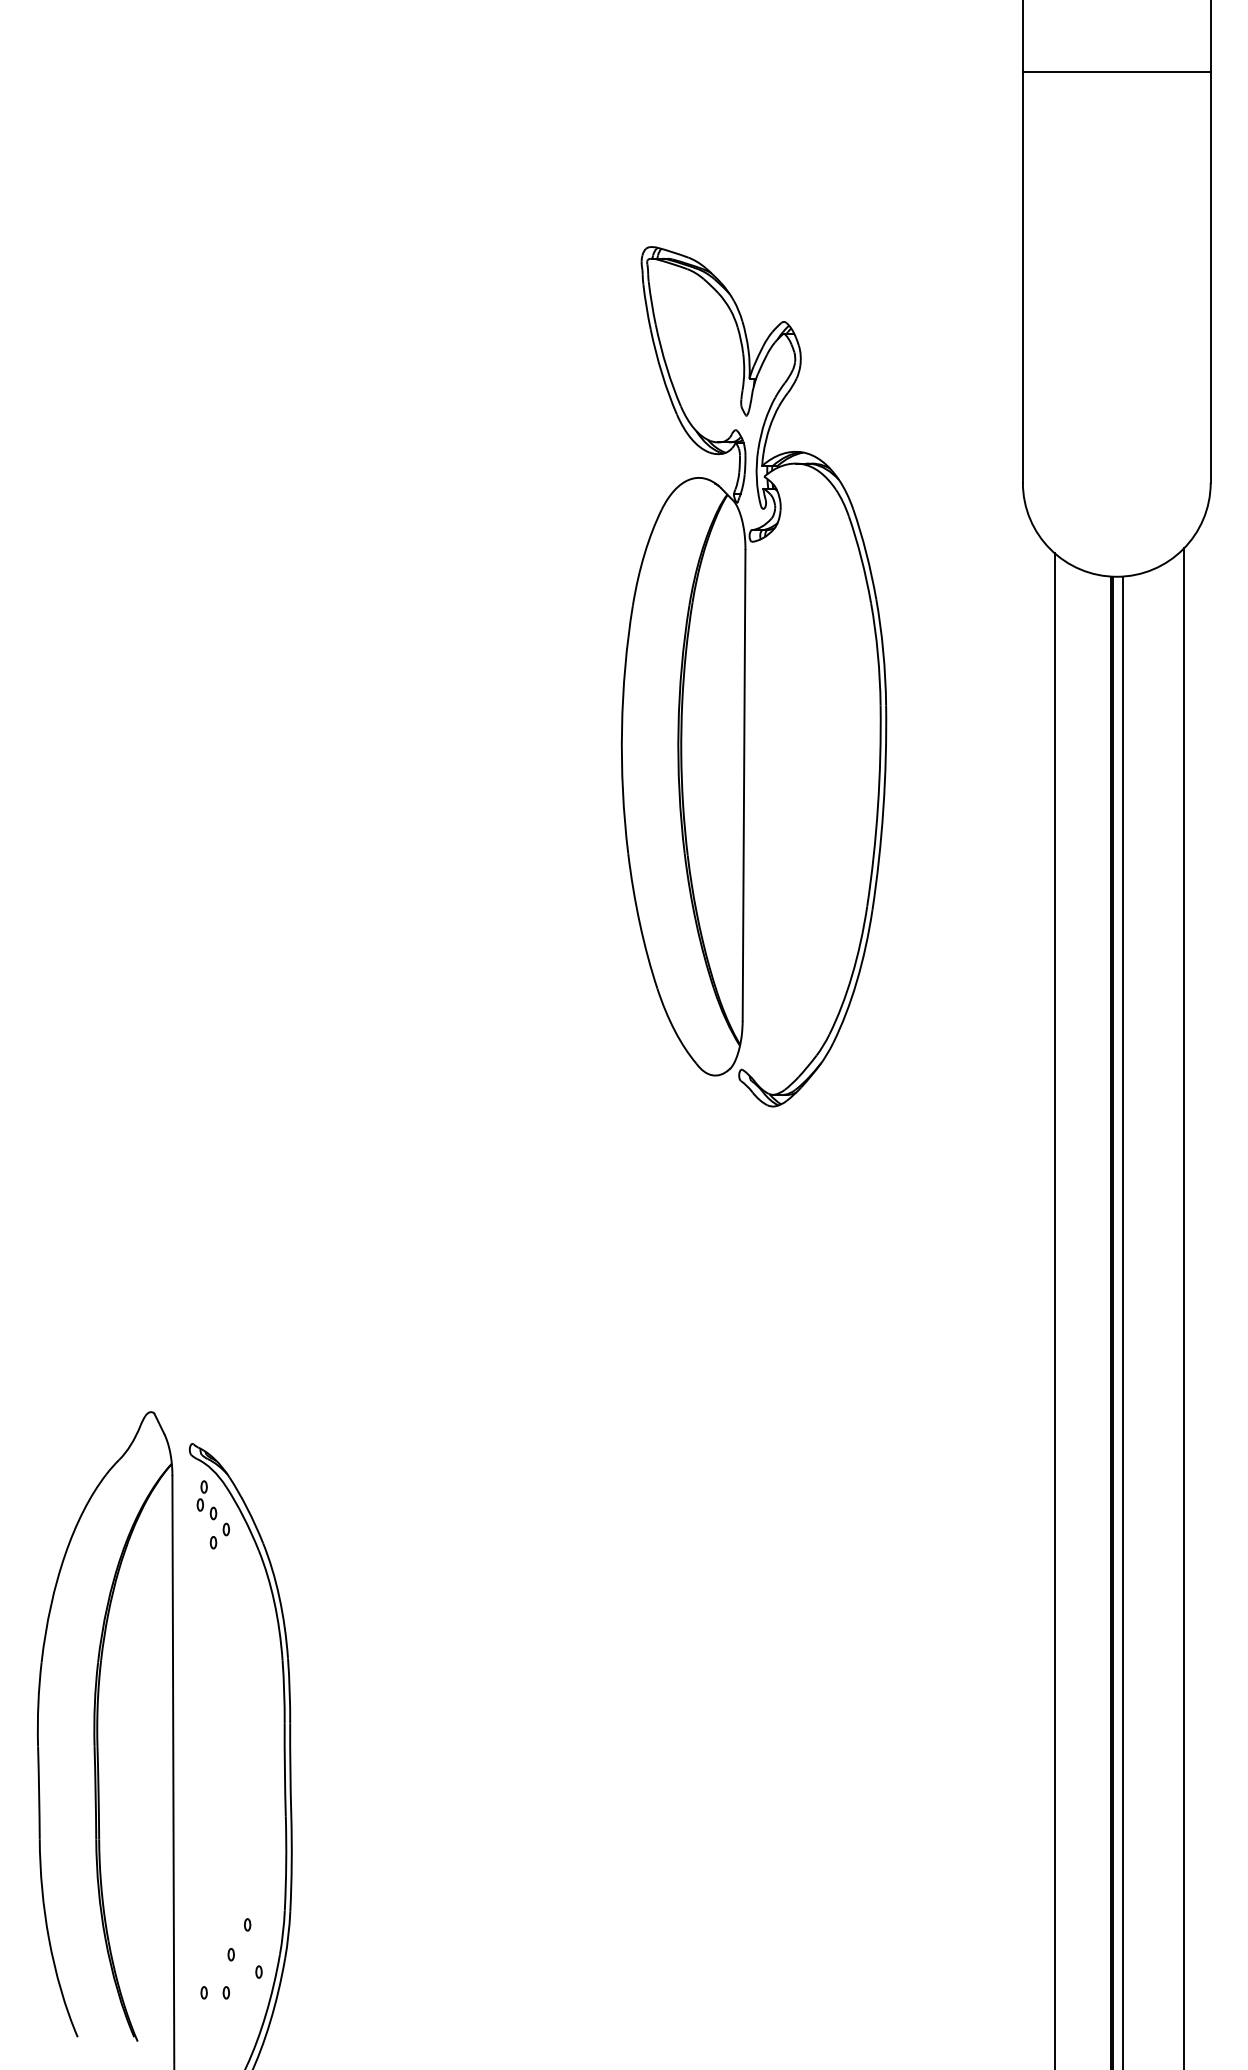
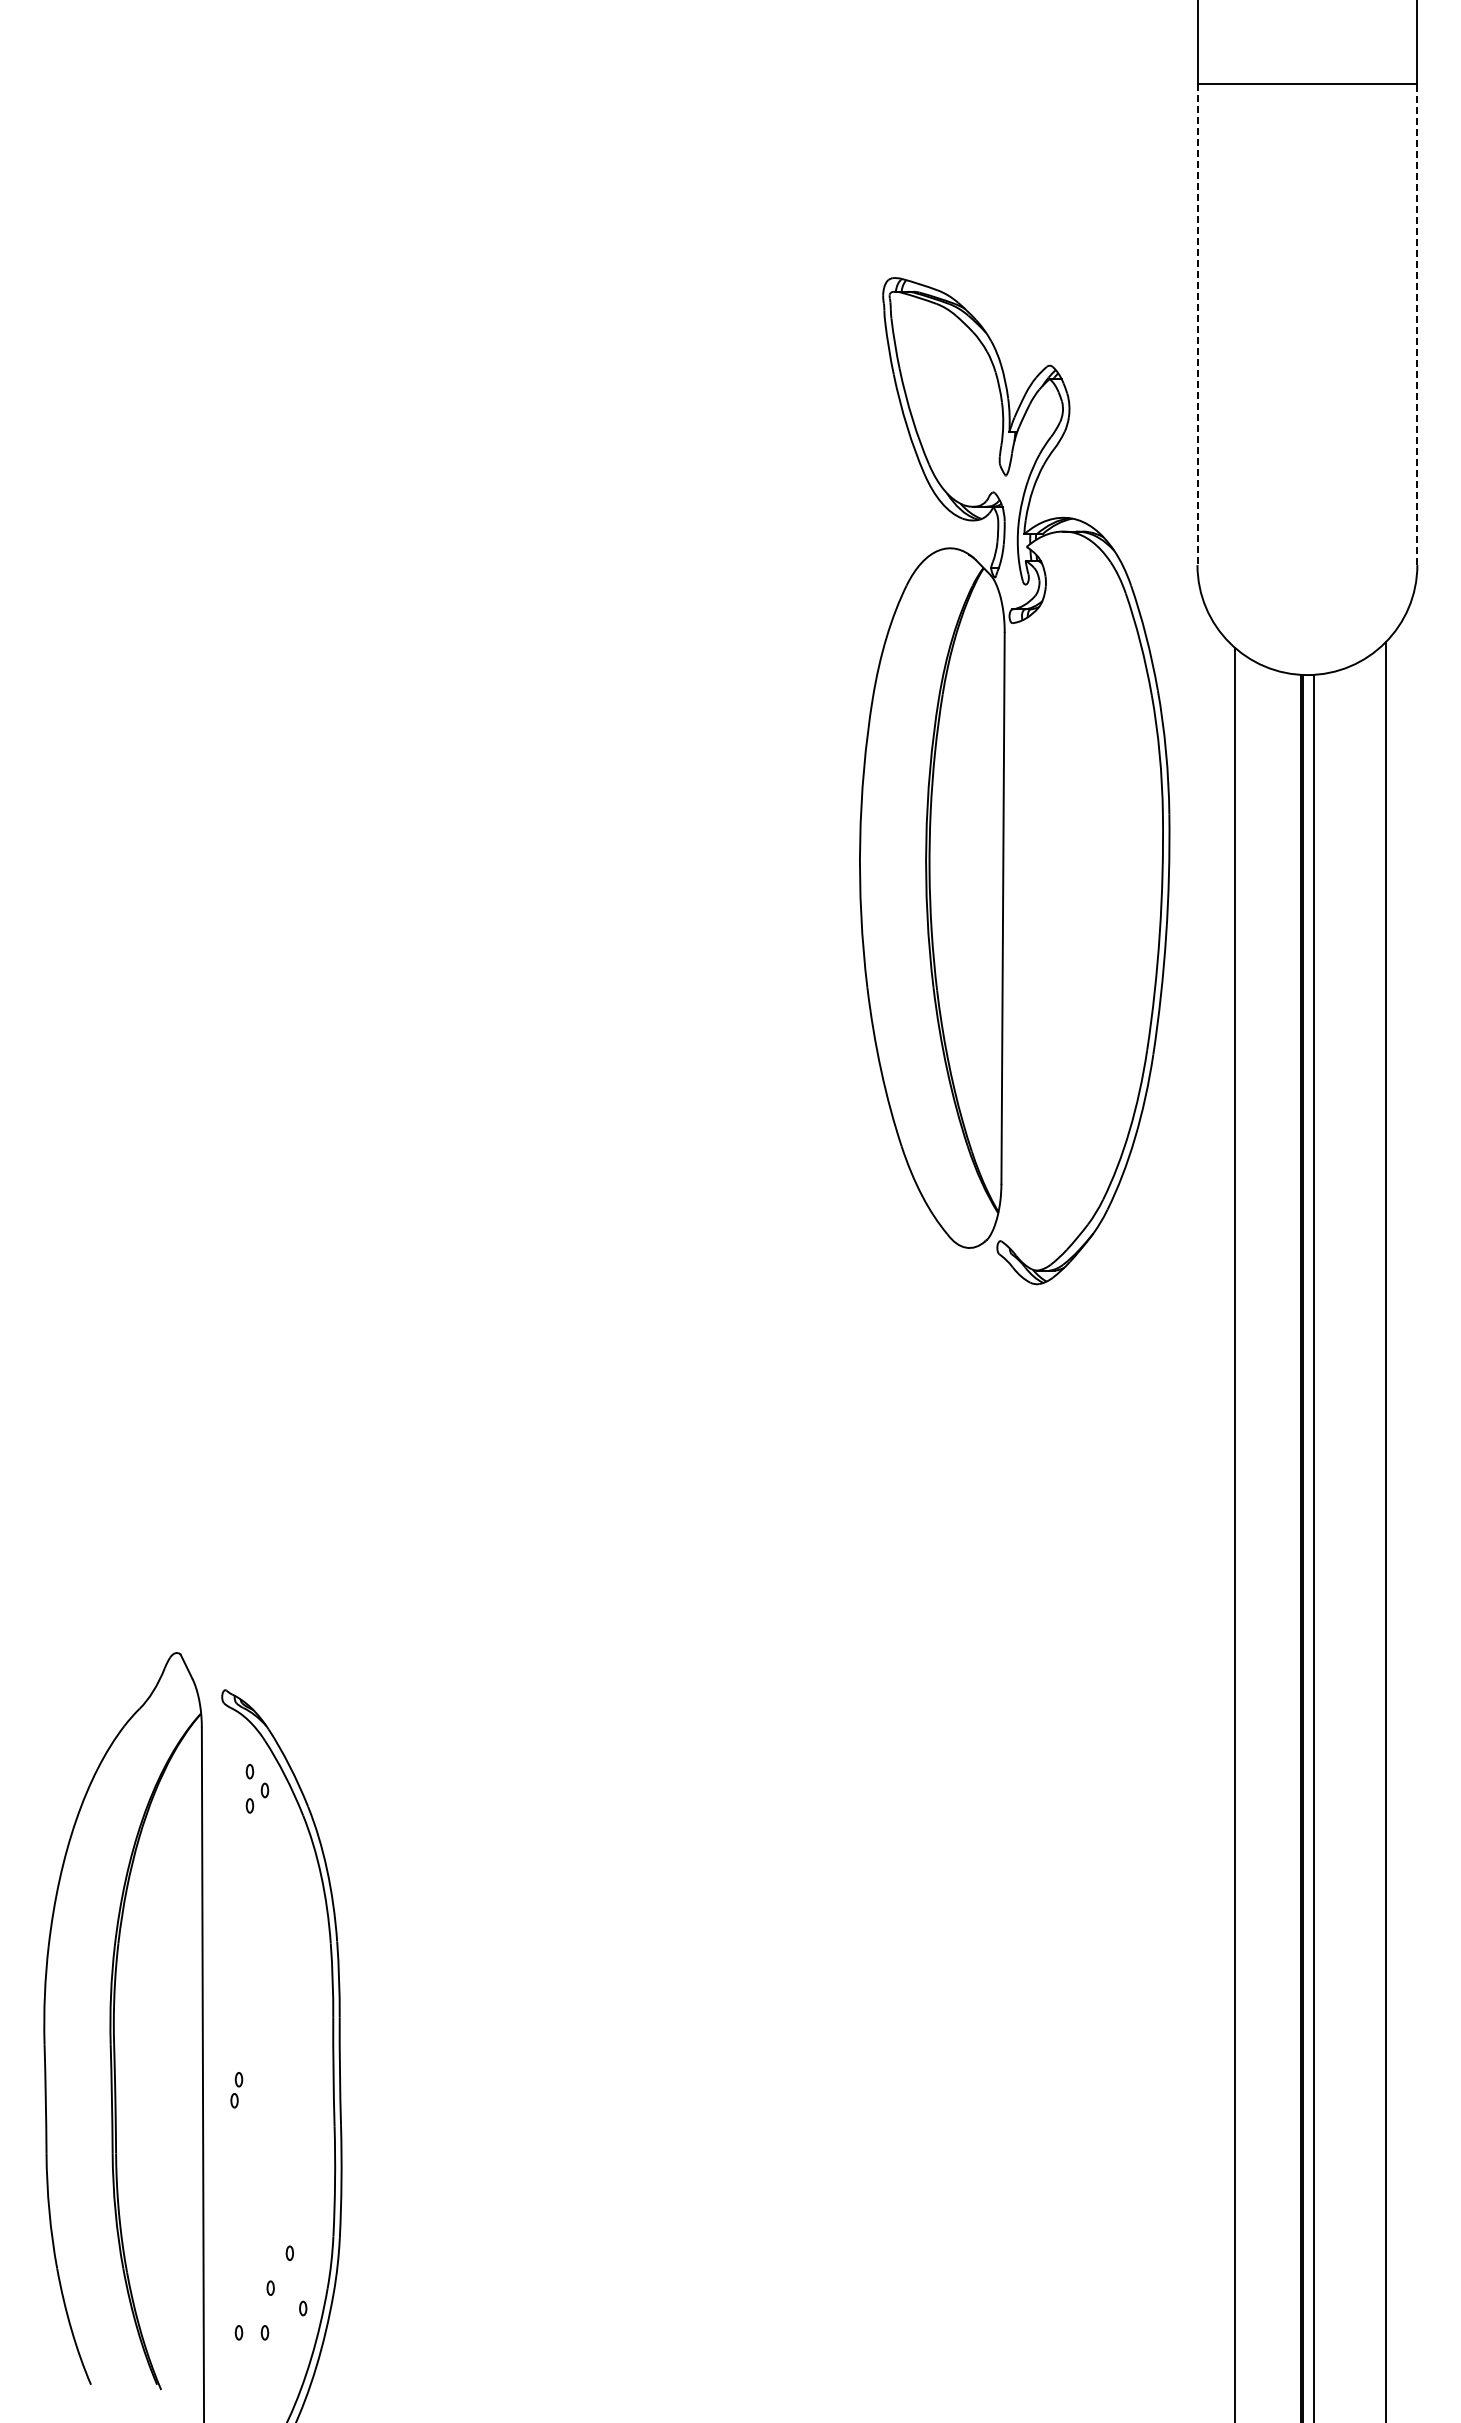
line: (1210, 277) -> (1417, 324), solid -> dashed
line: (1022, 278) -> (1197, 325), solid -> dashed
part: (745, 677) -> (1004, 781), moved
part: (202, 1496) -> (236, 2090), moved

